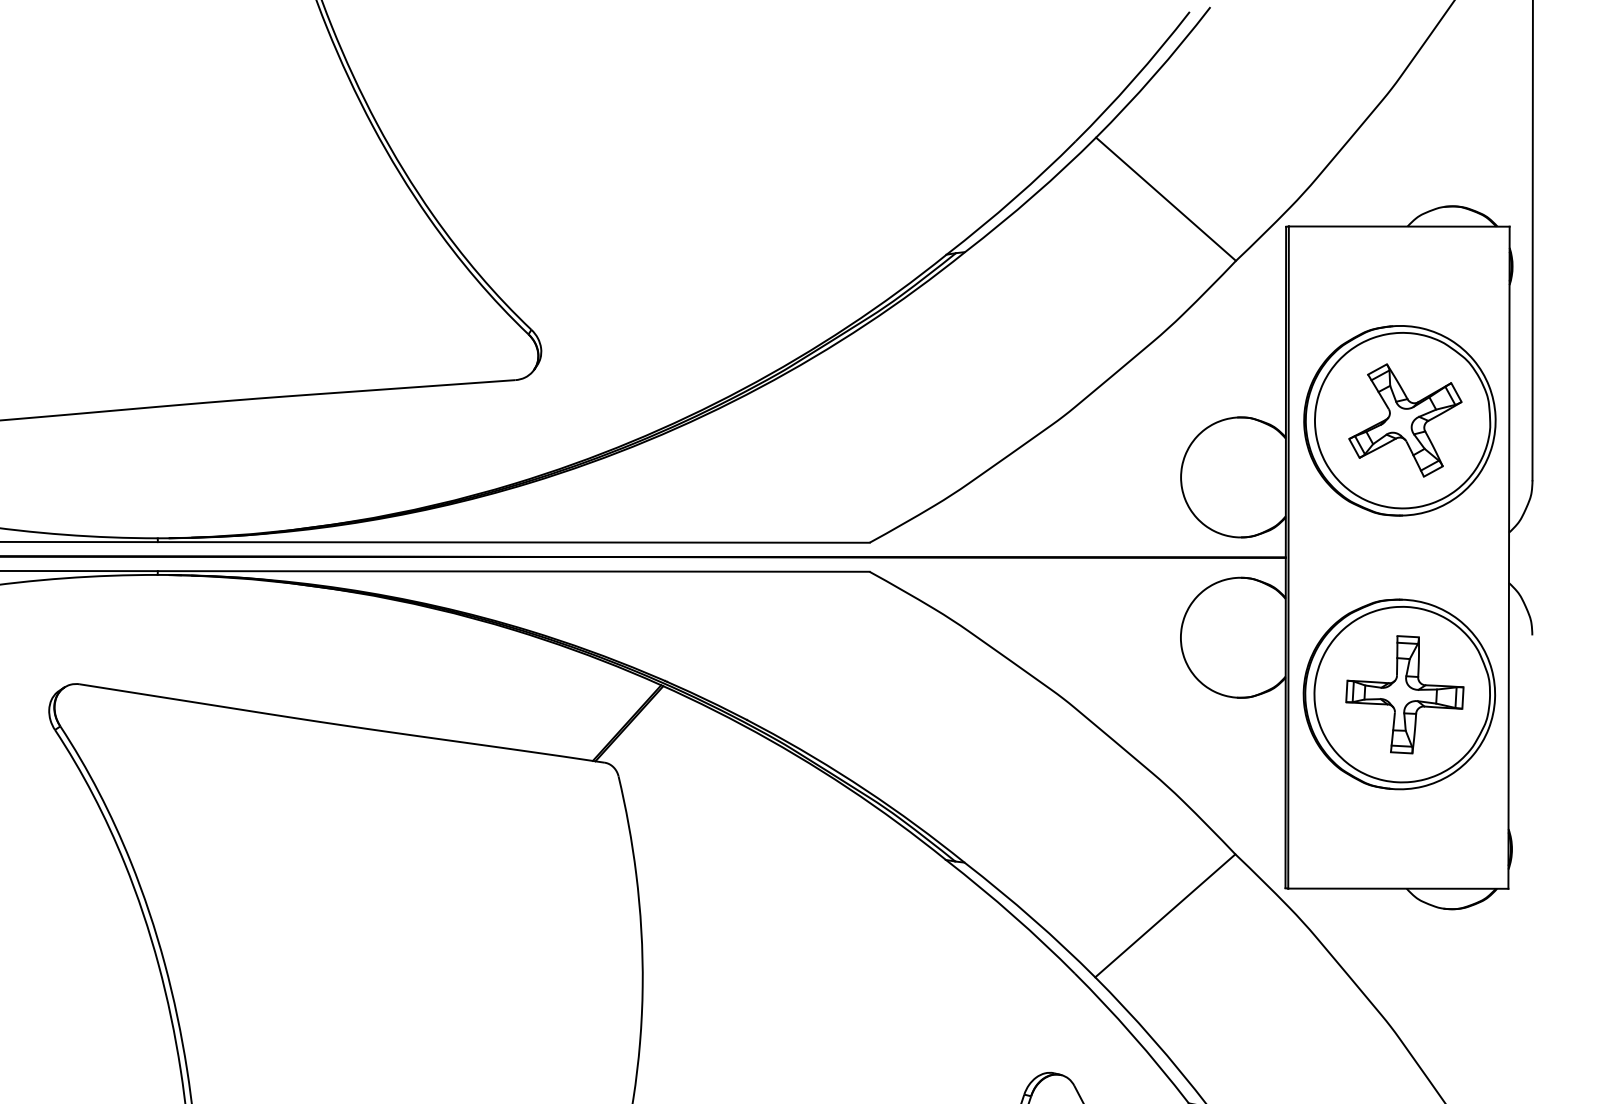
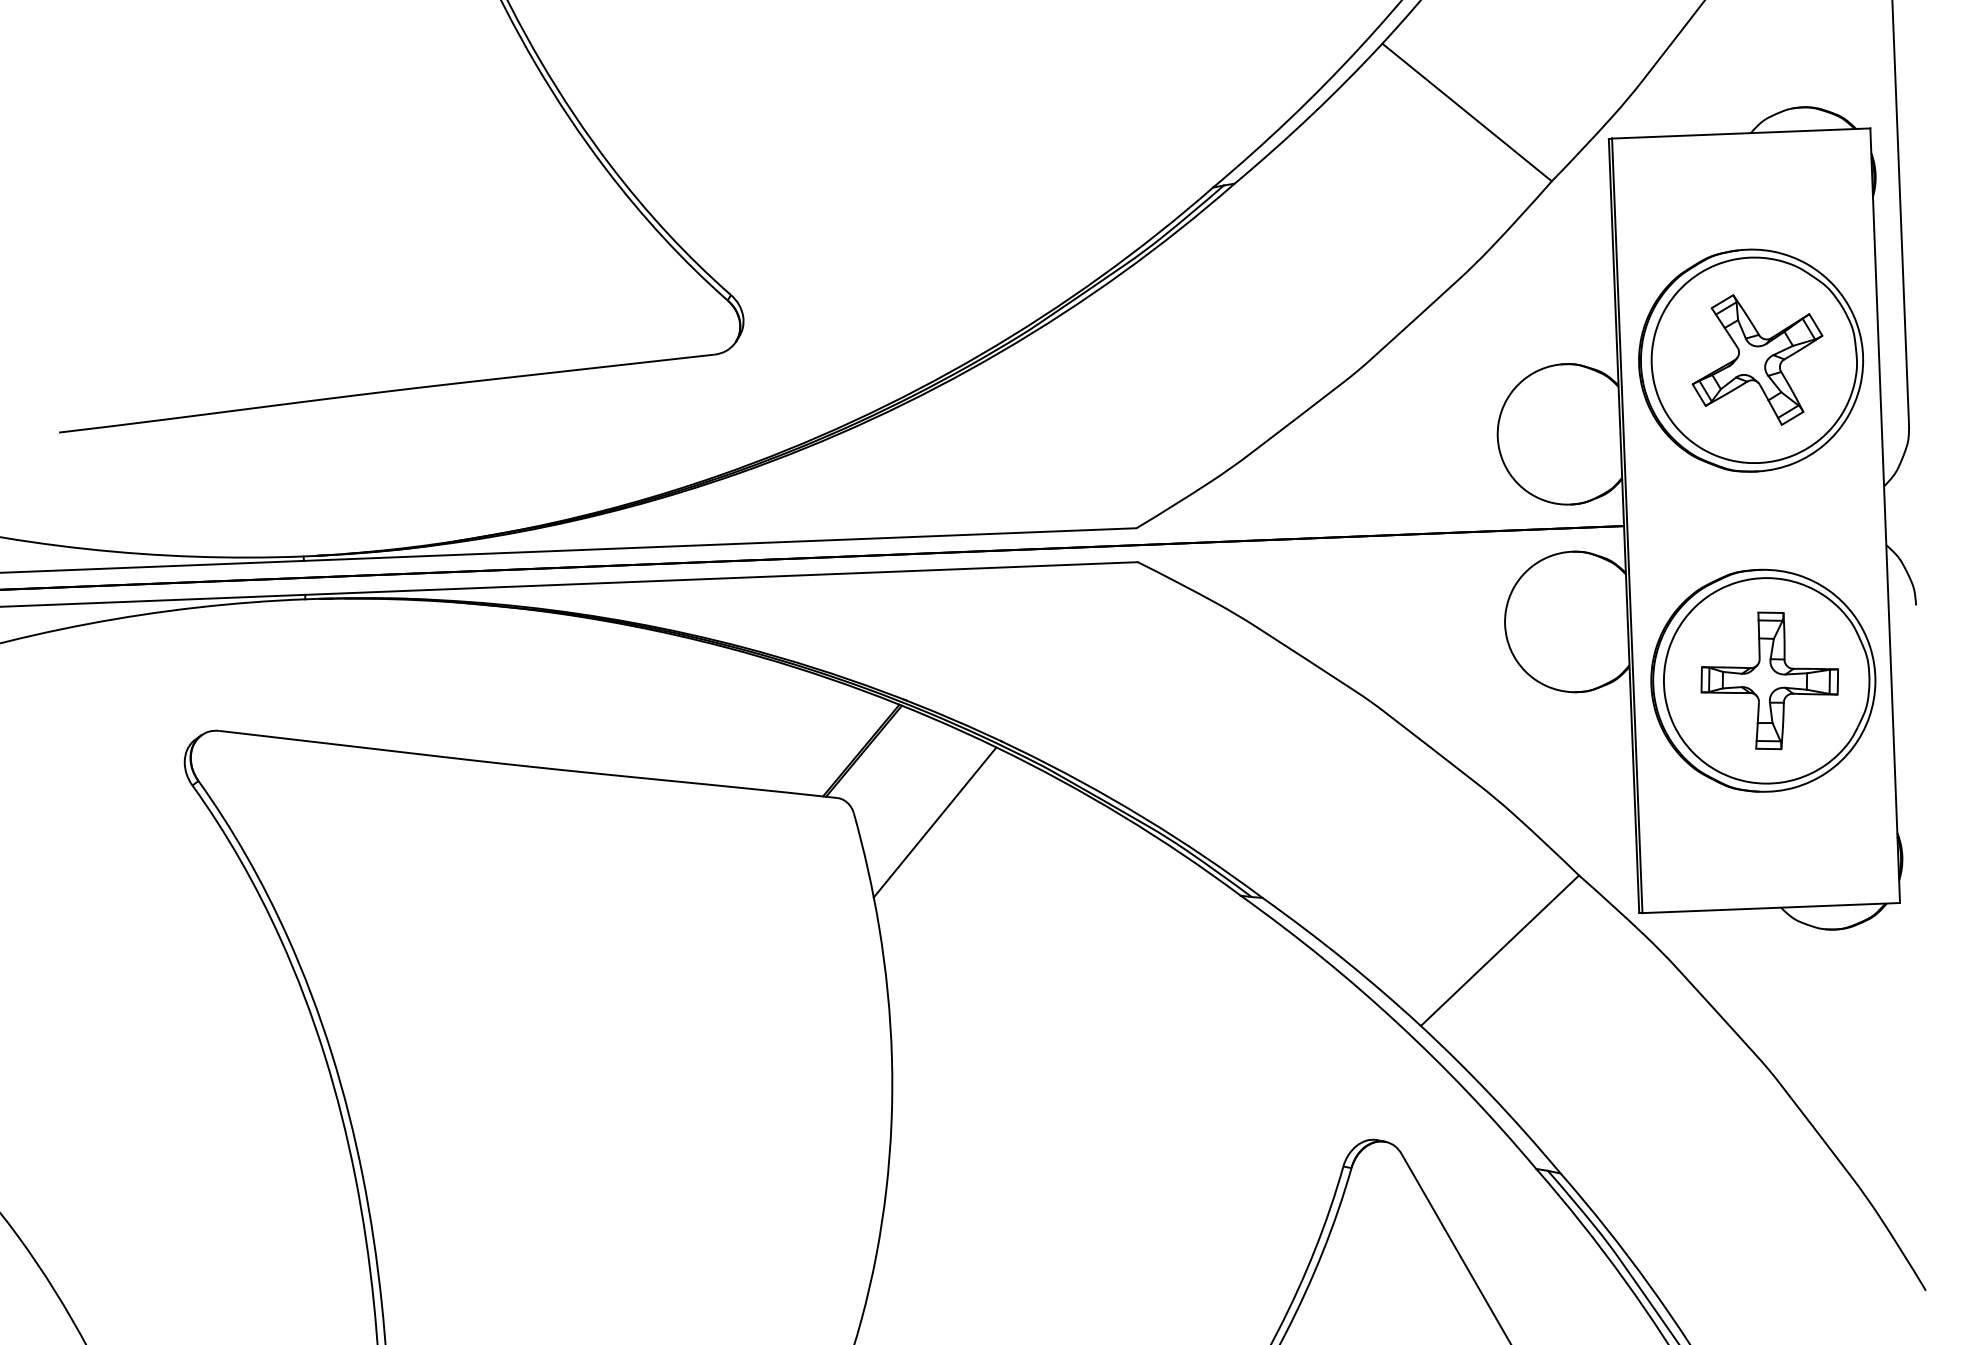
line: (687, 786) -> (934, 822), added

